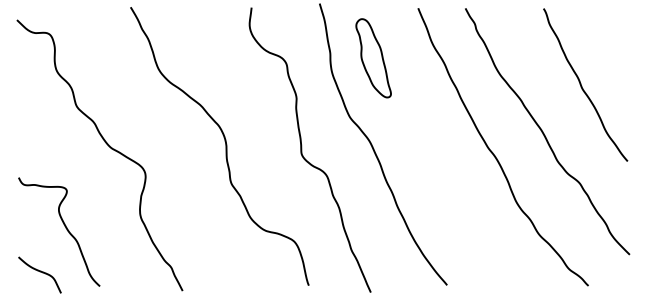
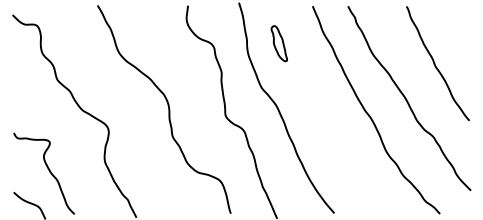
part: (373, 58) -> (279, 43), size x0.6

